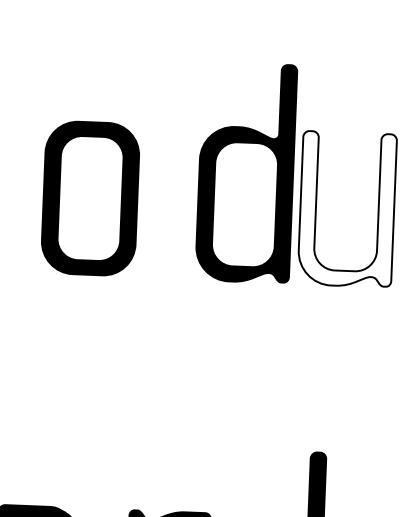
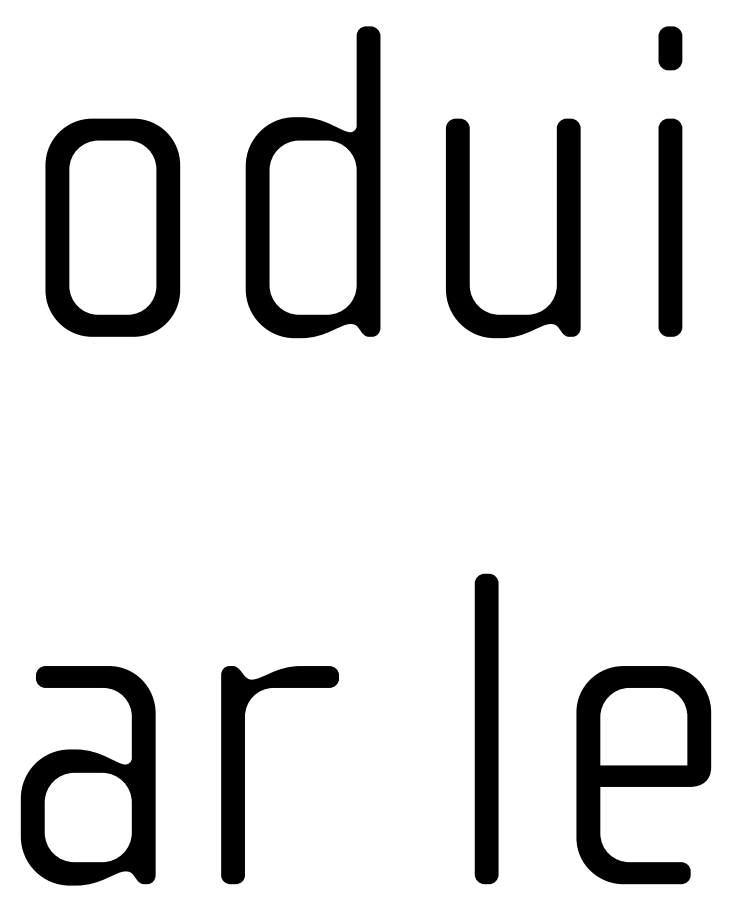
part: (245, 172) -> (312, 182), moved
part: (90, 198) -> (112, 227), moved
fill: (346, 209) -> (512, 228), added

